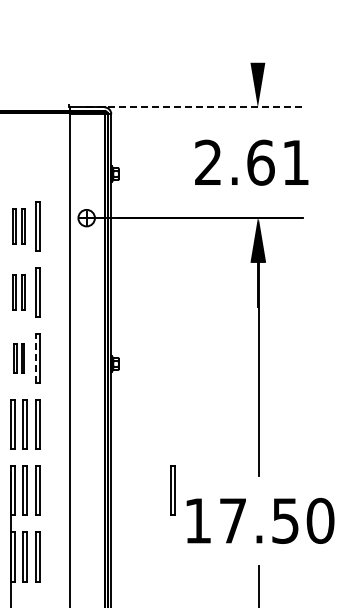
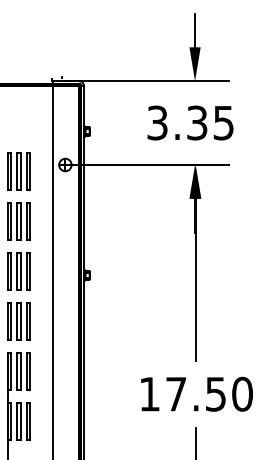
line: (257, 40) -> (194, 30), added
line: (194, 107) -> (147, 81), dashed -> solid
text: (251, 162) -> (190, 122), 2.61 -> 3.35
part: (18, 226) -> (13, 171), size x1.43
part: (18, 292) -> (13, 221), size x1.43
part: (18, 358) -> (13, 271), size x1.67
line: (35, 358) -> (26, 271), dashed -> solid
part: (172, 490) -> (130, 371), removed

